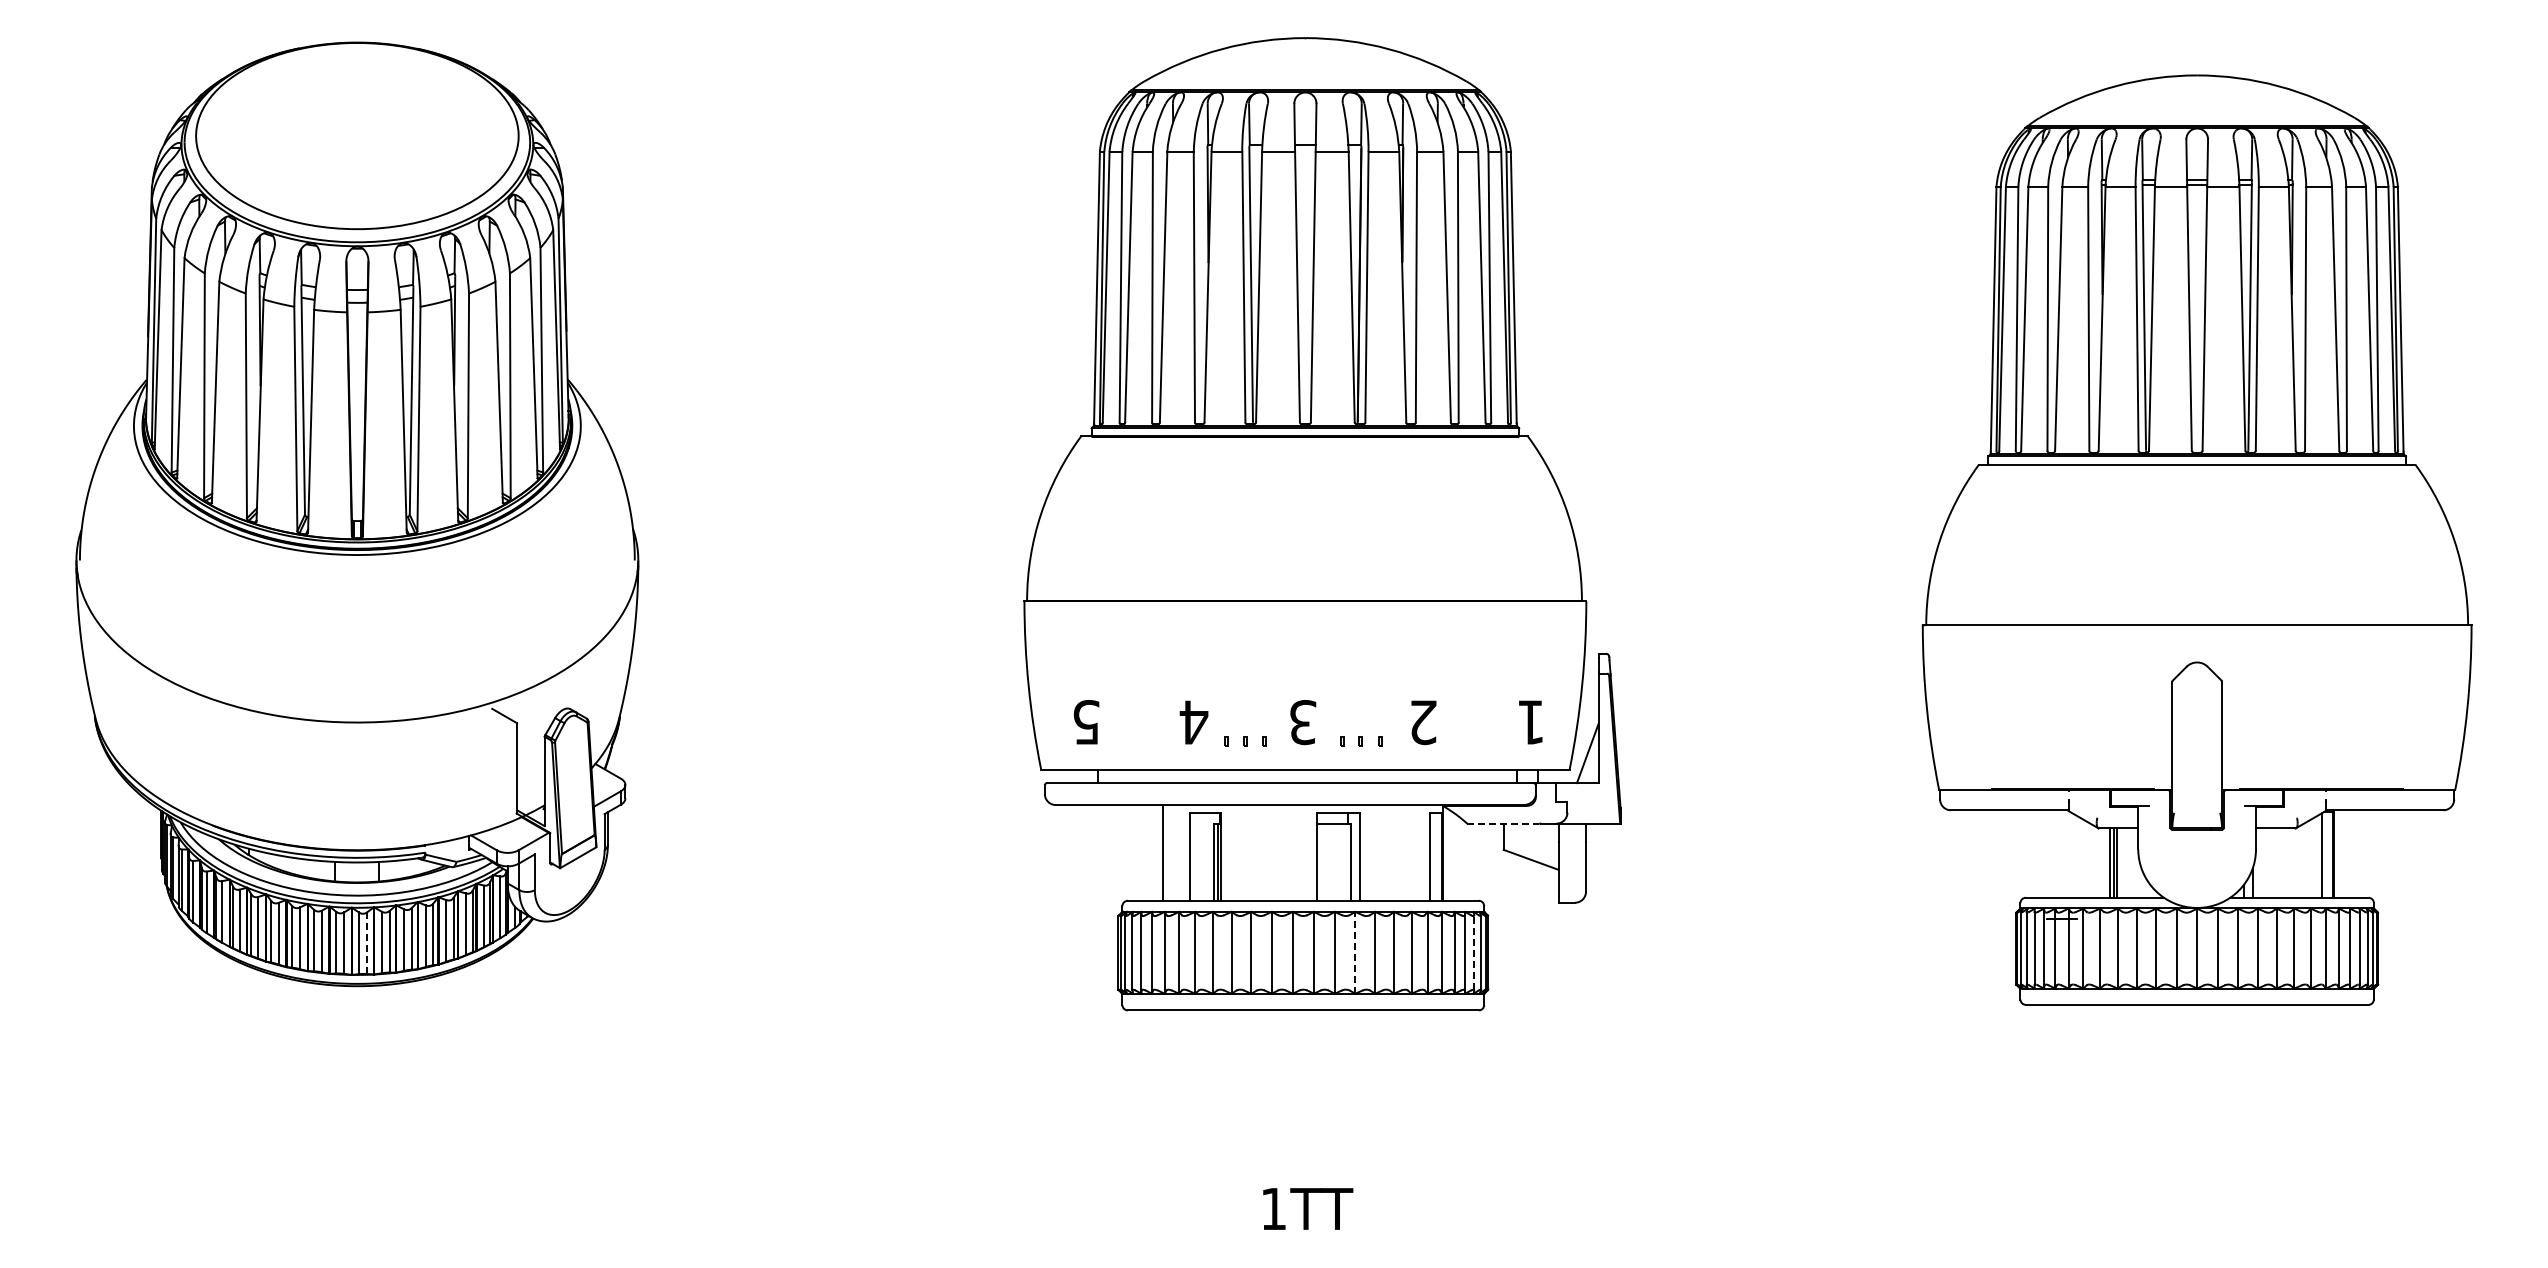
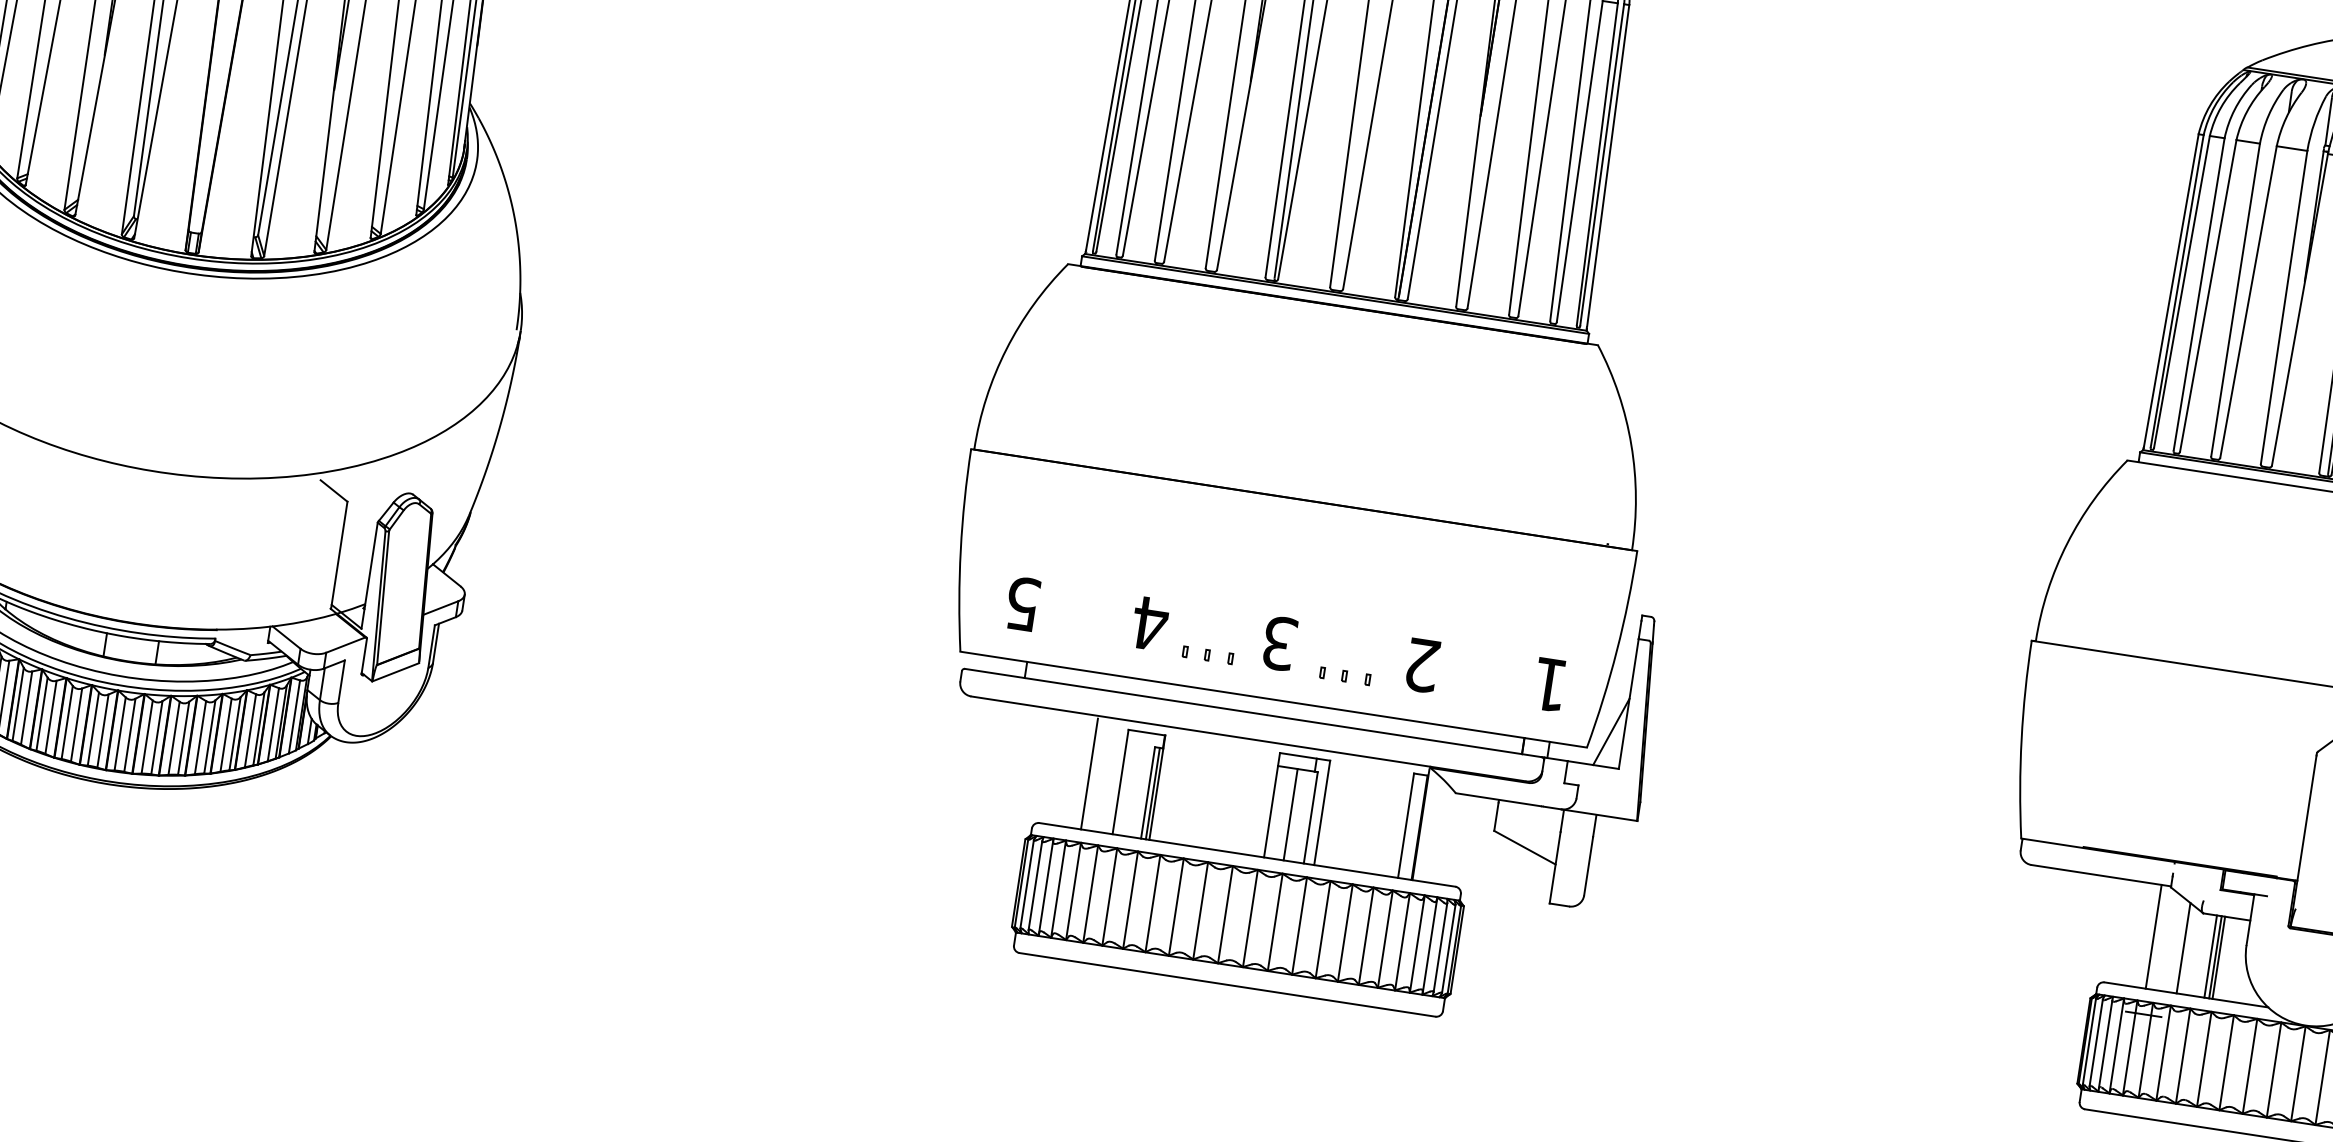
line: (1503, 823) -> (1498, 799), dashed -> solid
line: (2060, 853) -> (2153, 936), added
line: (2086, 859) -> (2183, 948), added
line: (1333, 861) -> (1290, 813), added
line: (367, 943) -> (130, 735), dashed -> solid
line: (1355, 952) -> (1299, 925), dashed -> solid
line: (1474, 952) -> (1440, 947), dashed -> solid

